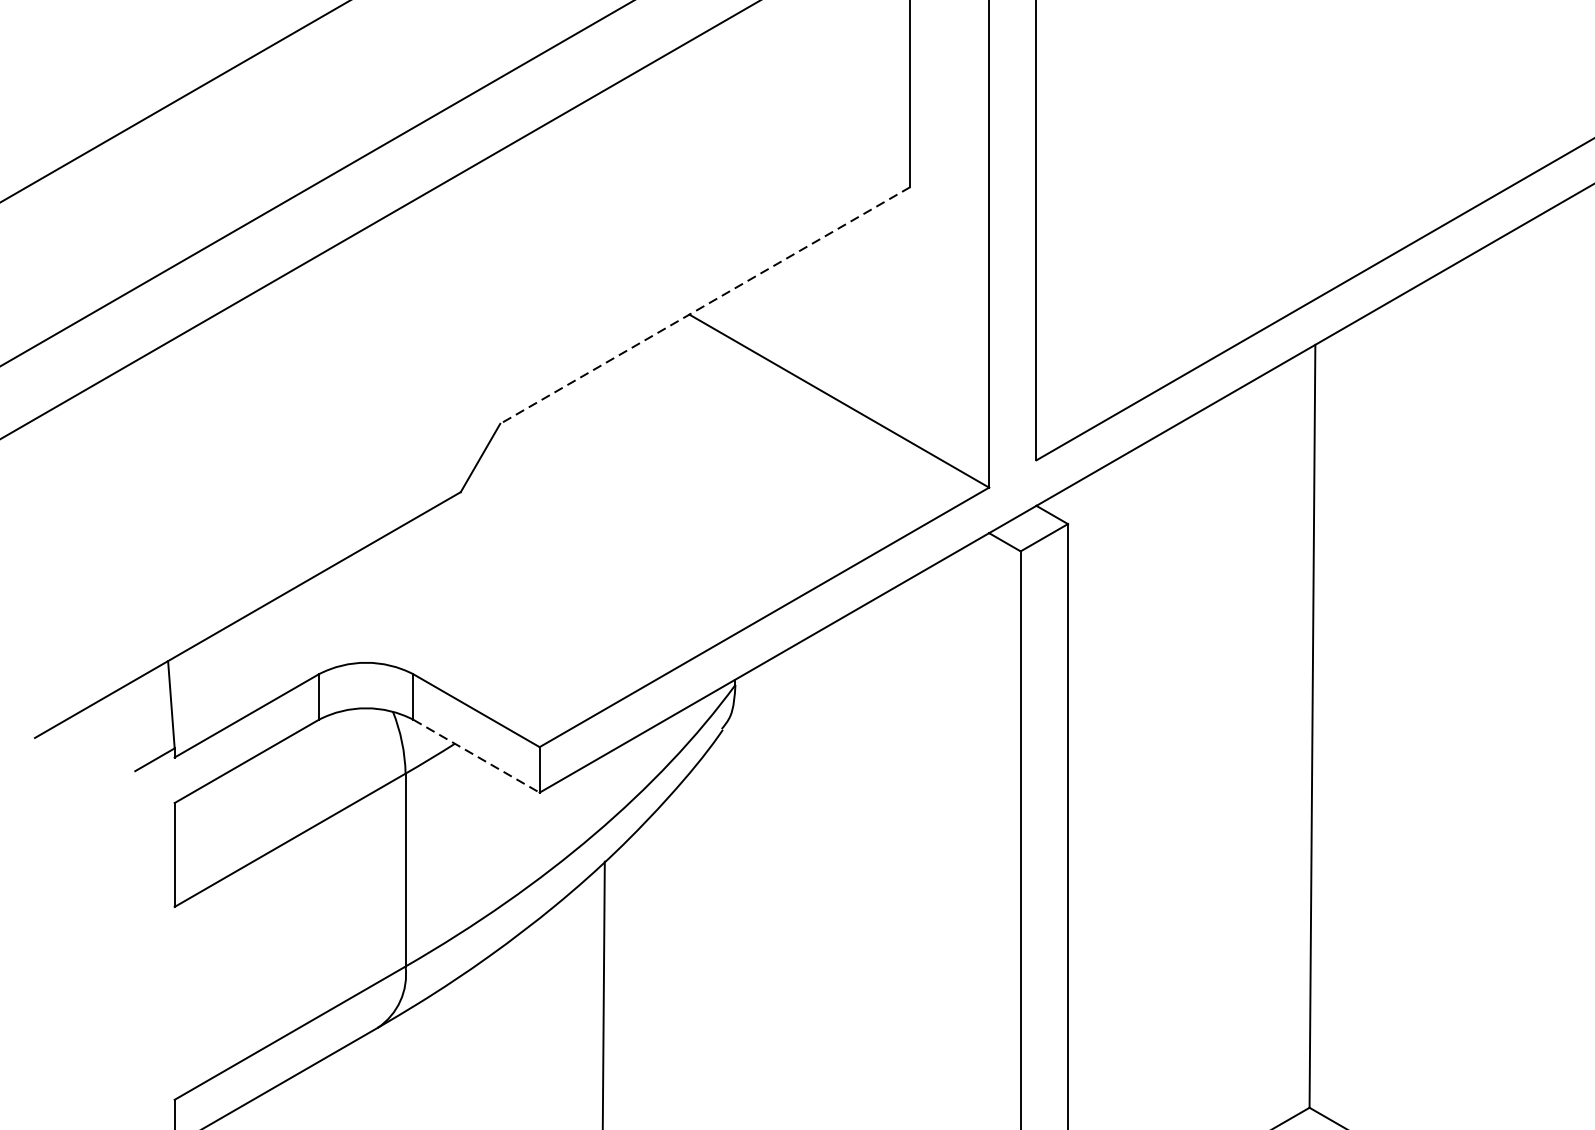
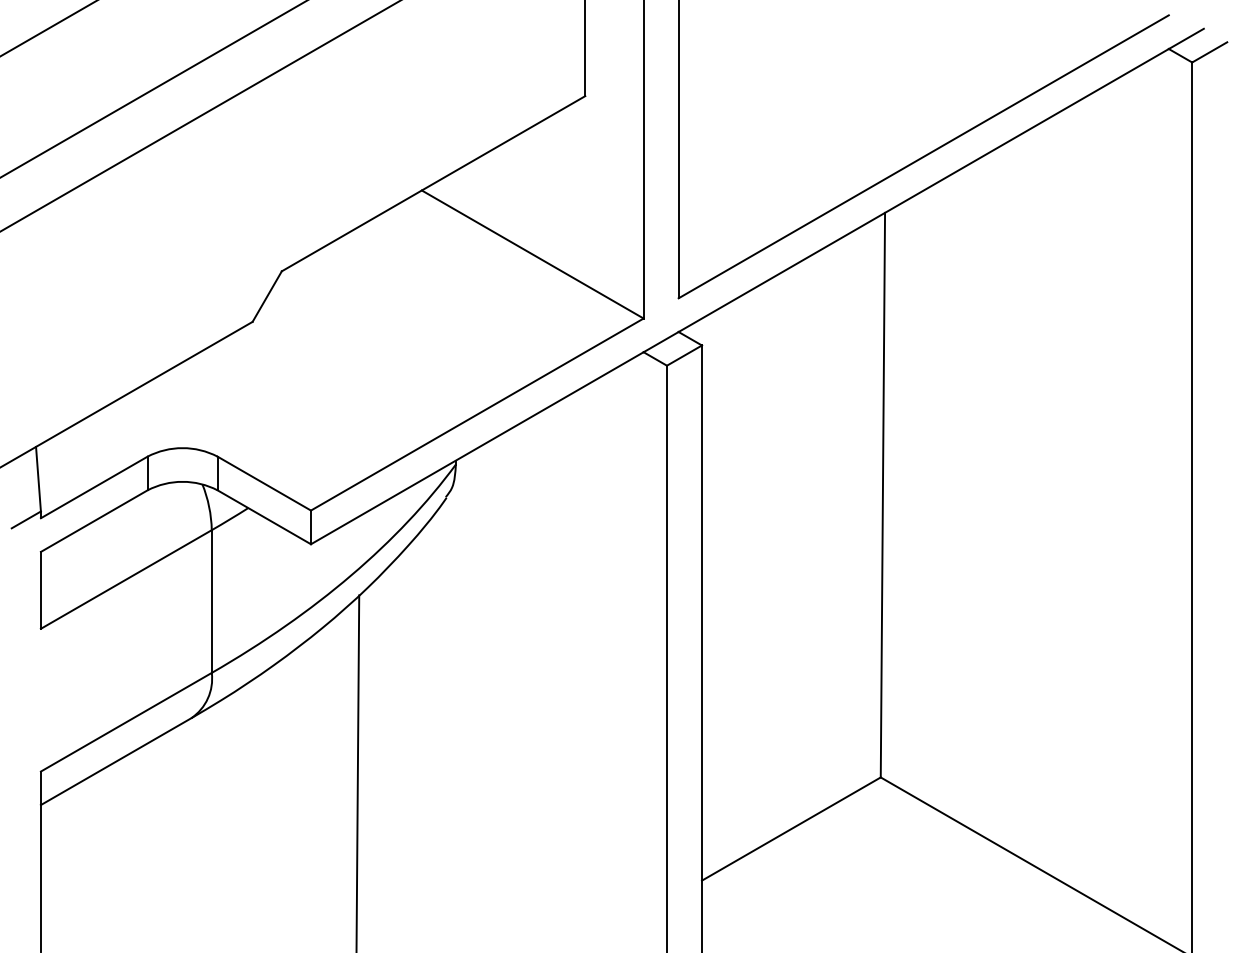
line: (705, 305) -> (433, 183), dashed -> solid
line: (476, 756) -> (264, 517), dashed -> solid

